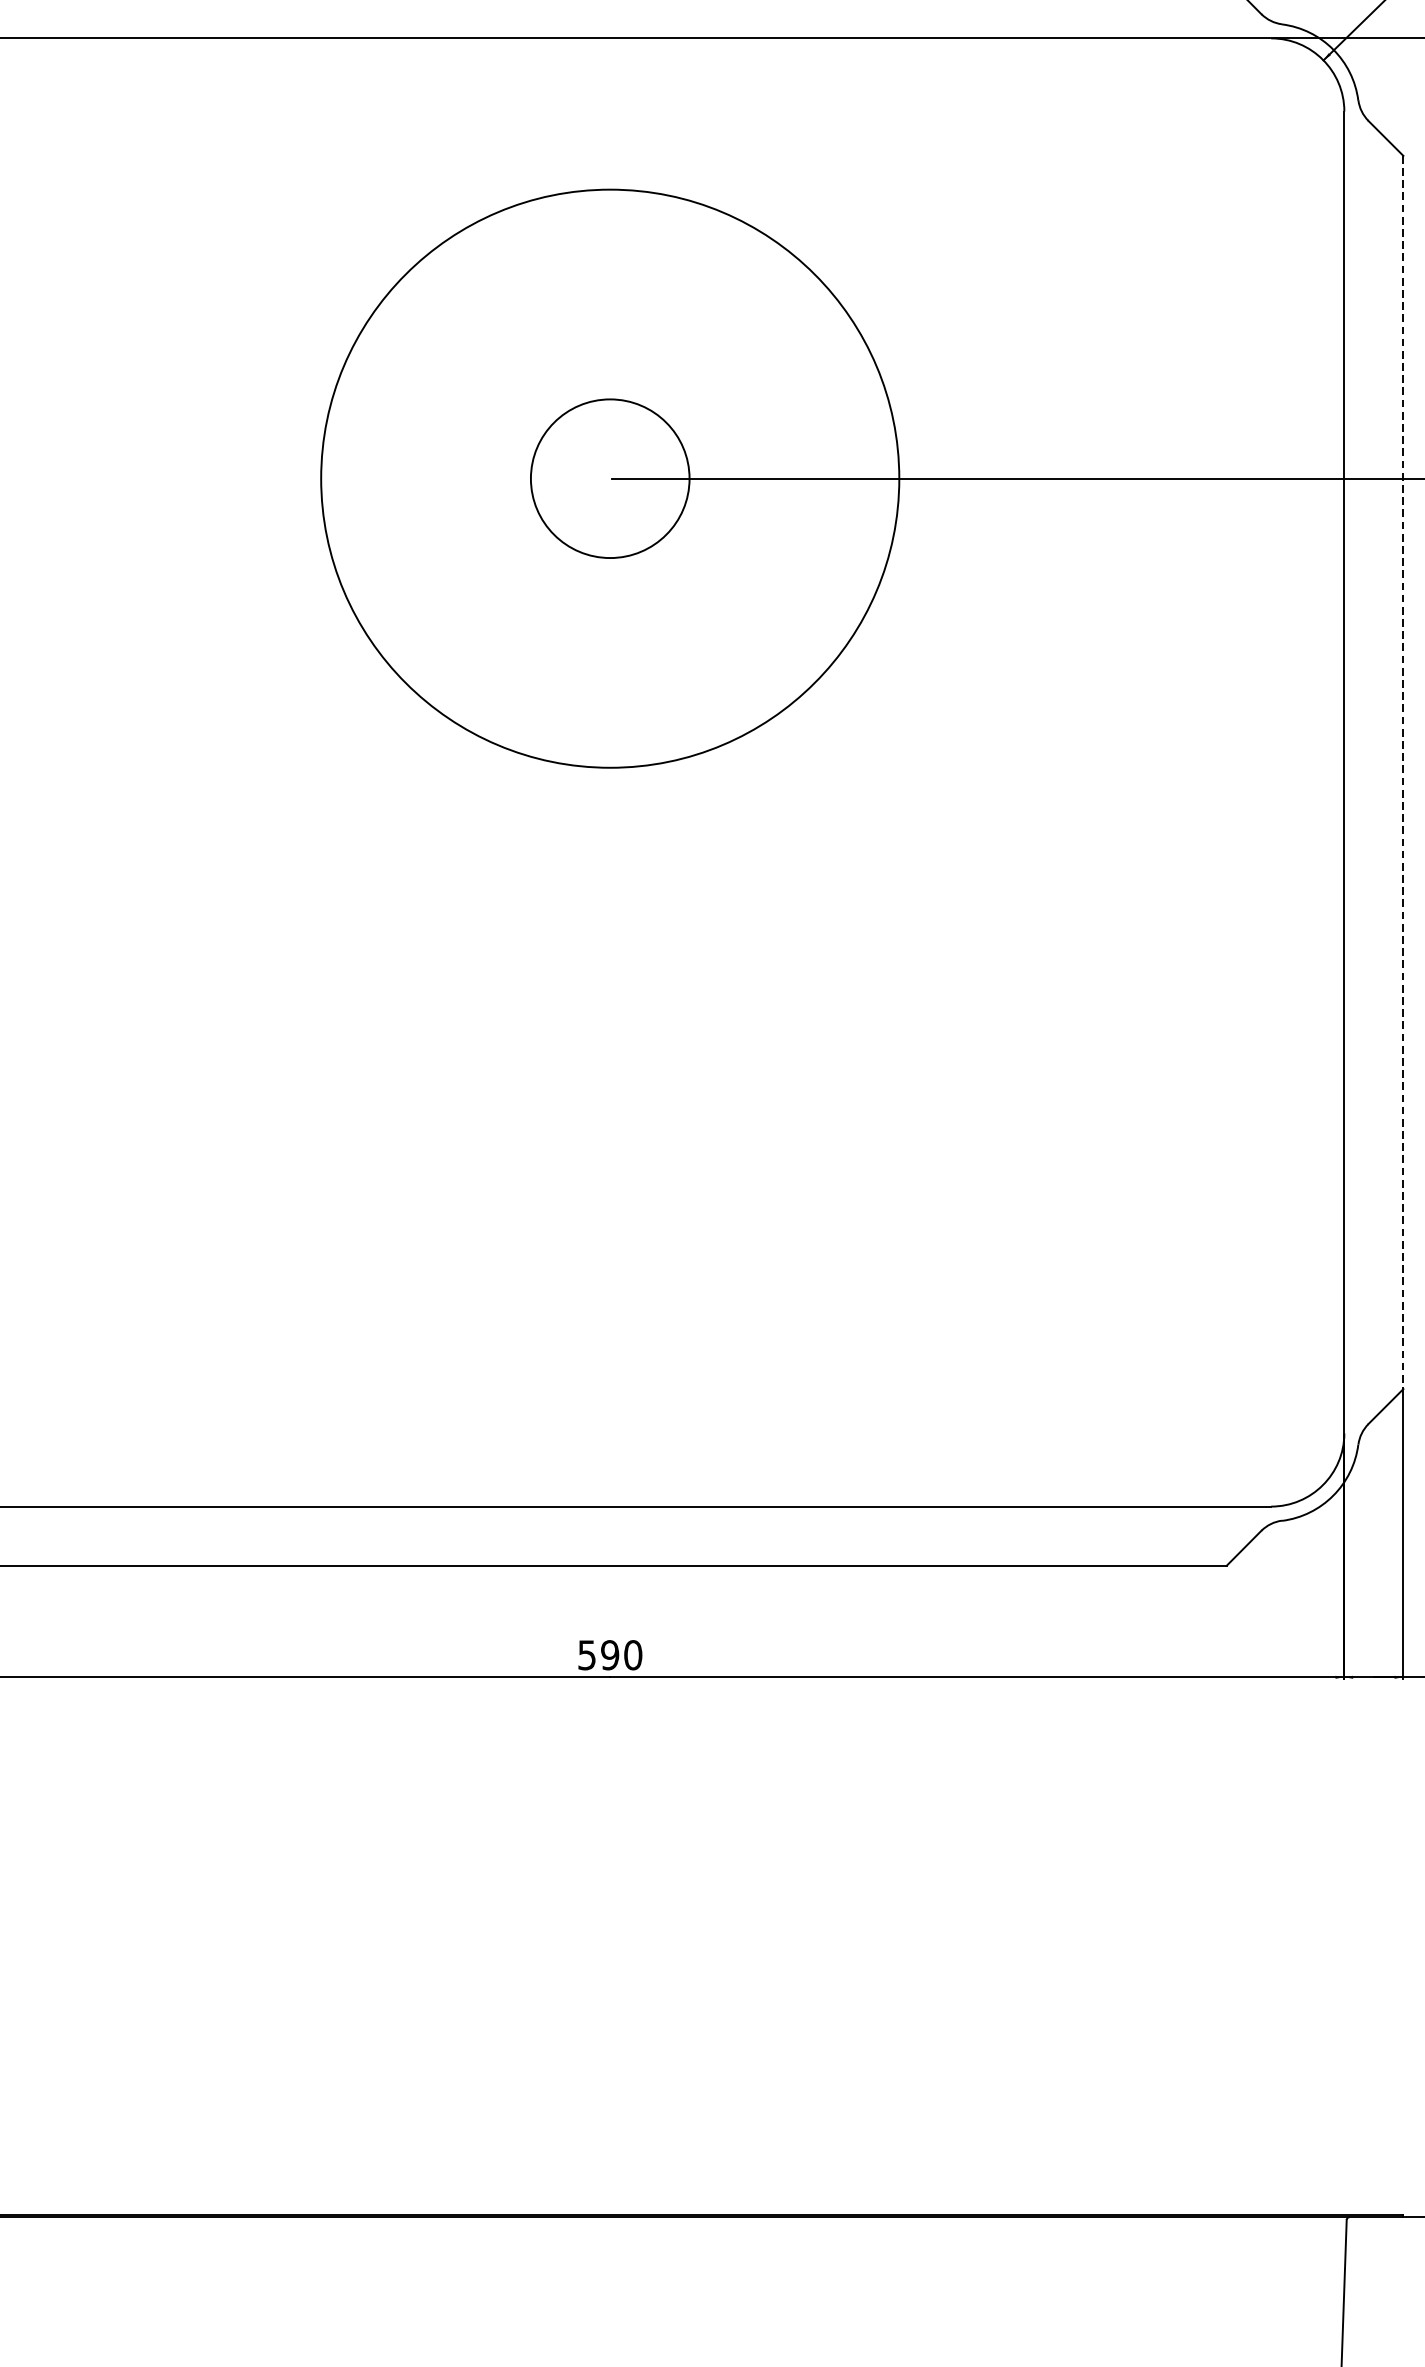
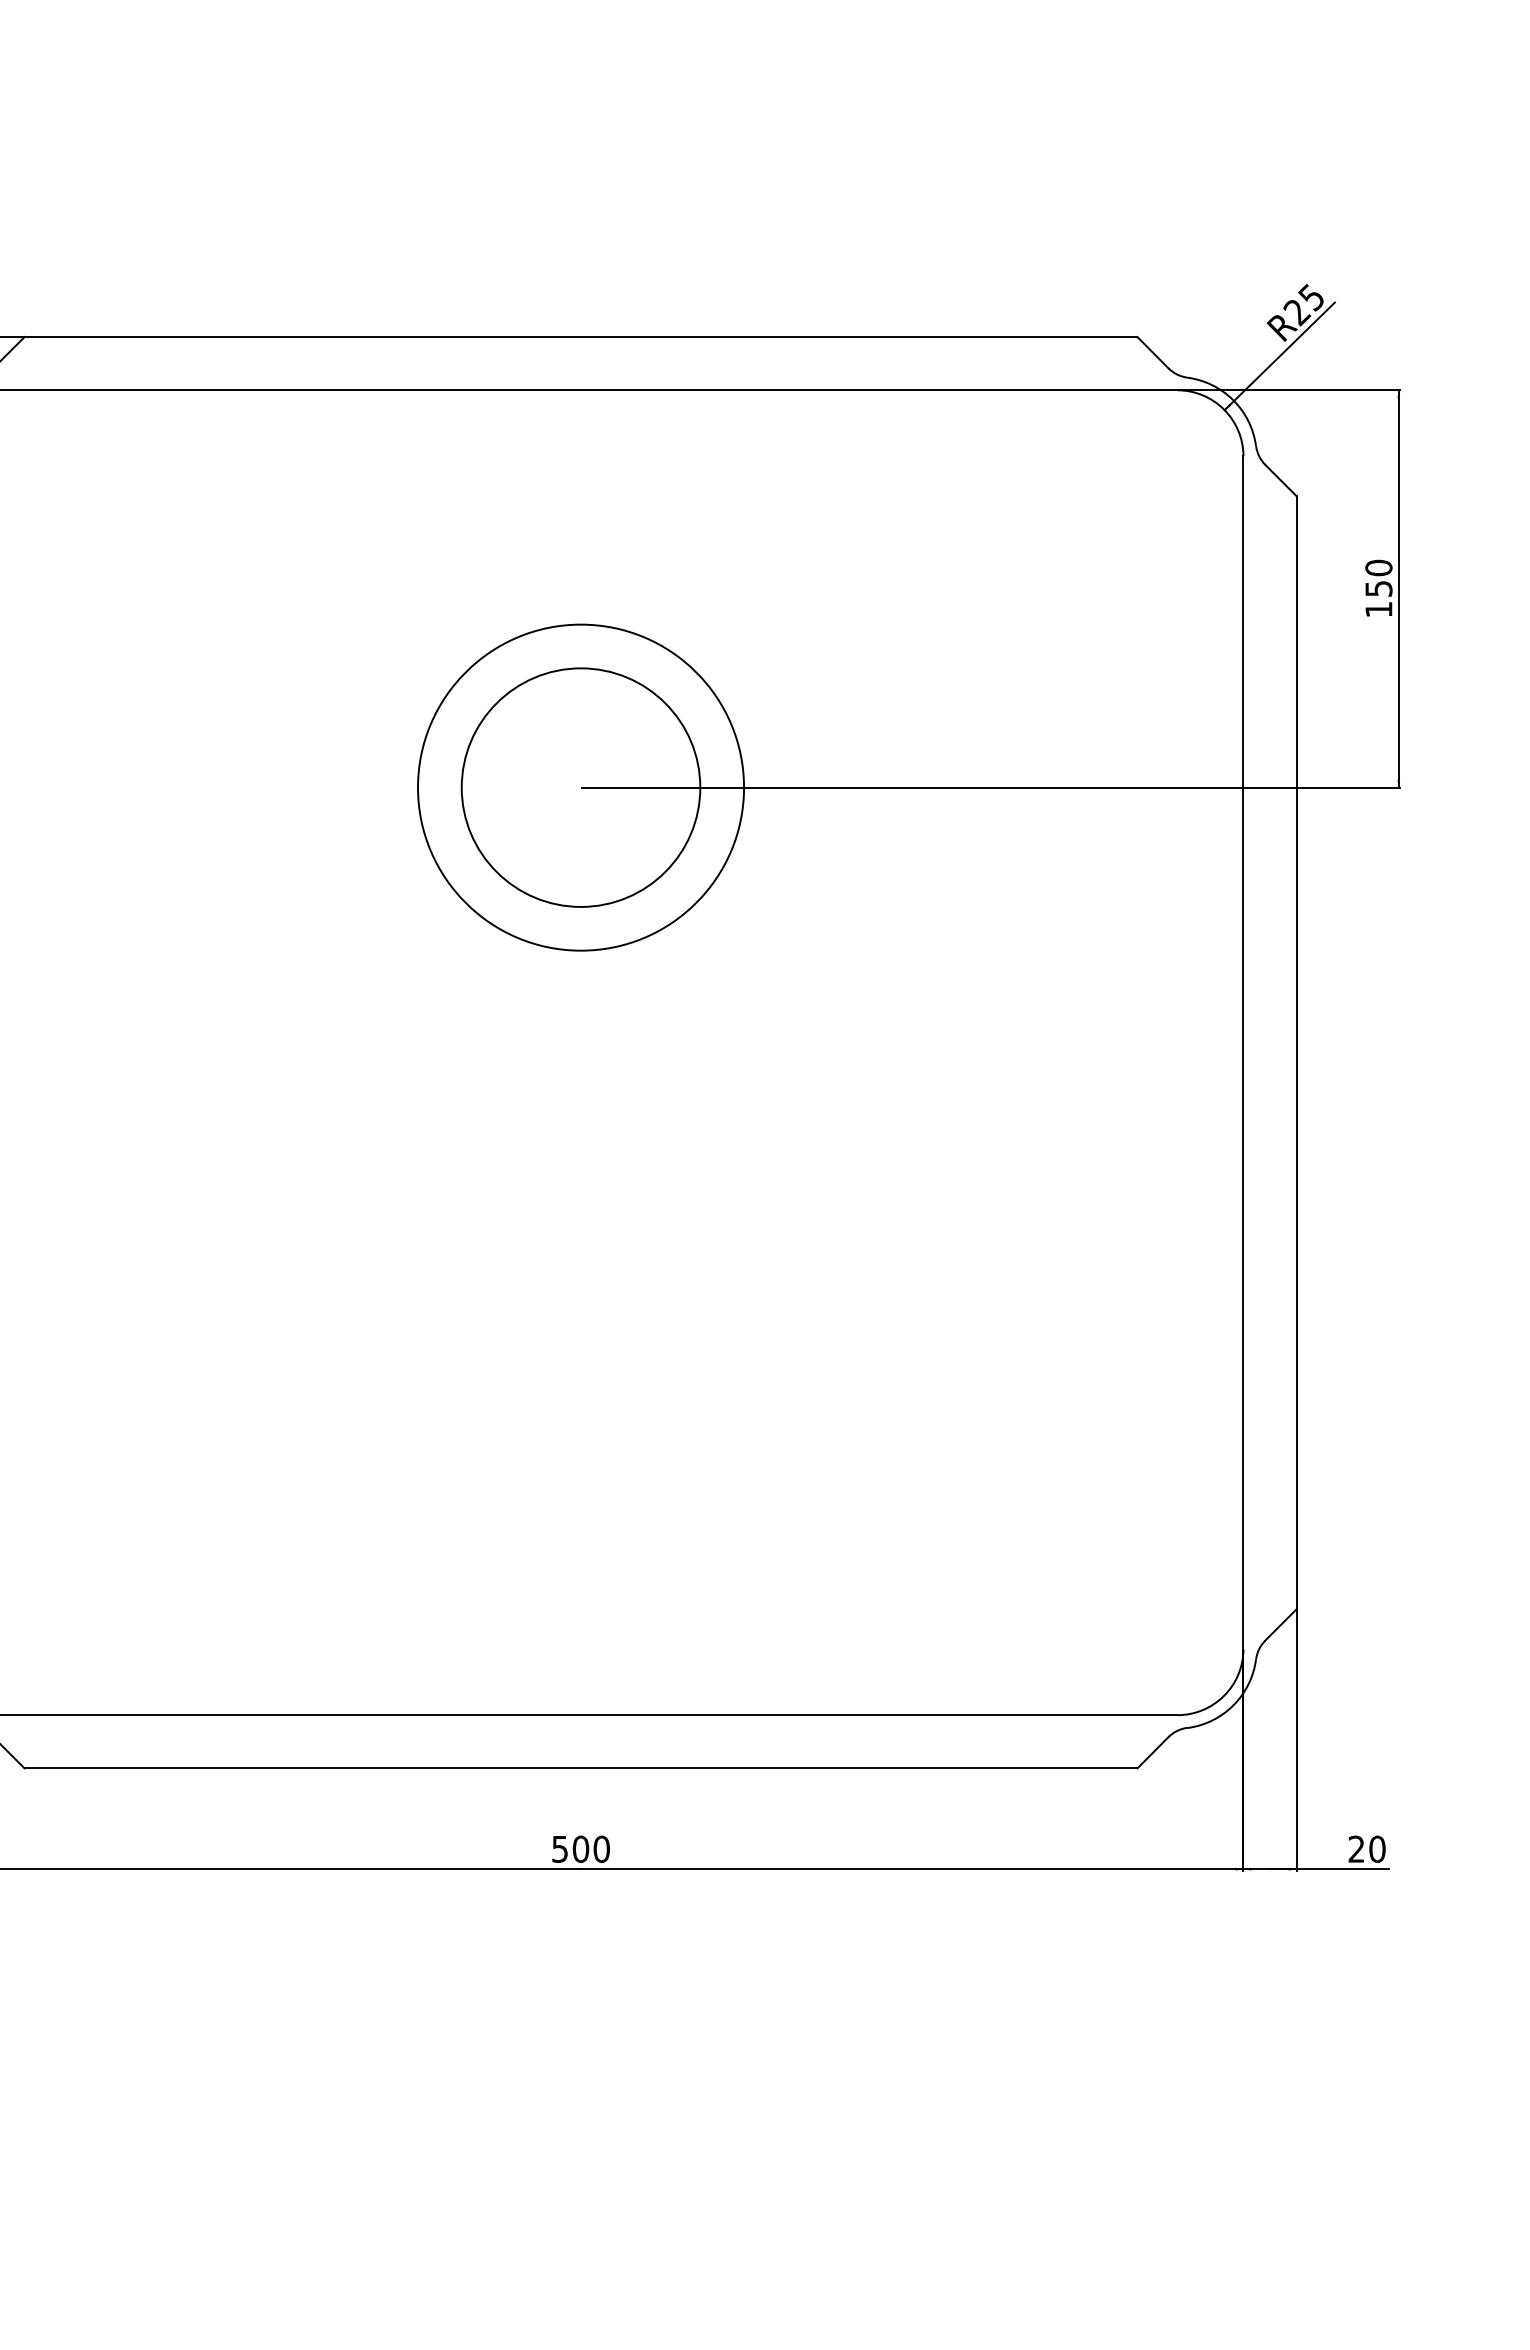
circle: (609, 478) -> (580, 787), size x1.67
circle: (610, 478) -> (581, 787), size x0.62
line: (1403, 773) -> (1296, 1053), dashed -> solid
text: (609, 1655) -> (580, 1849), 590 -> 500

